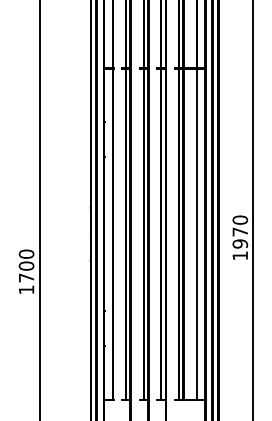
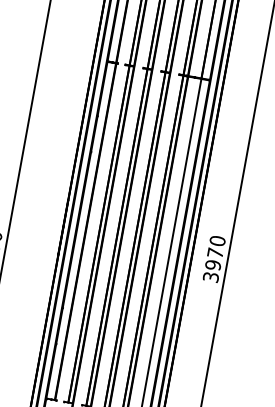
text: (240, 255) -> (211, 276), 1970 -> 3970

